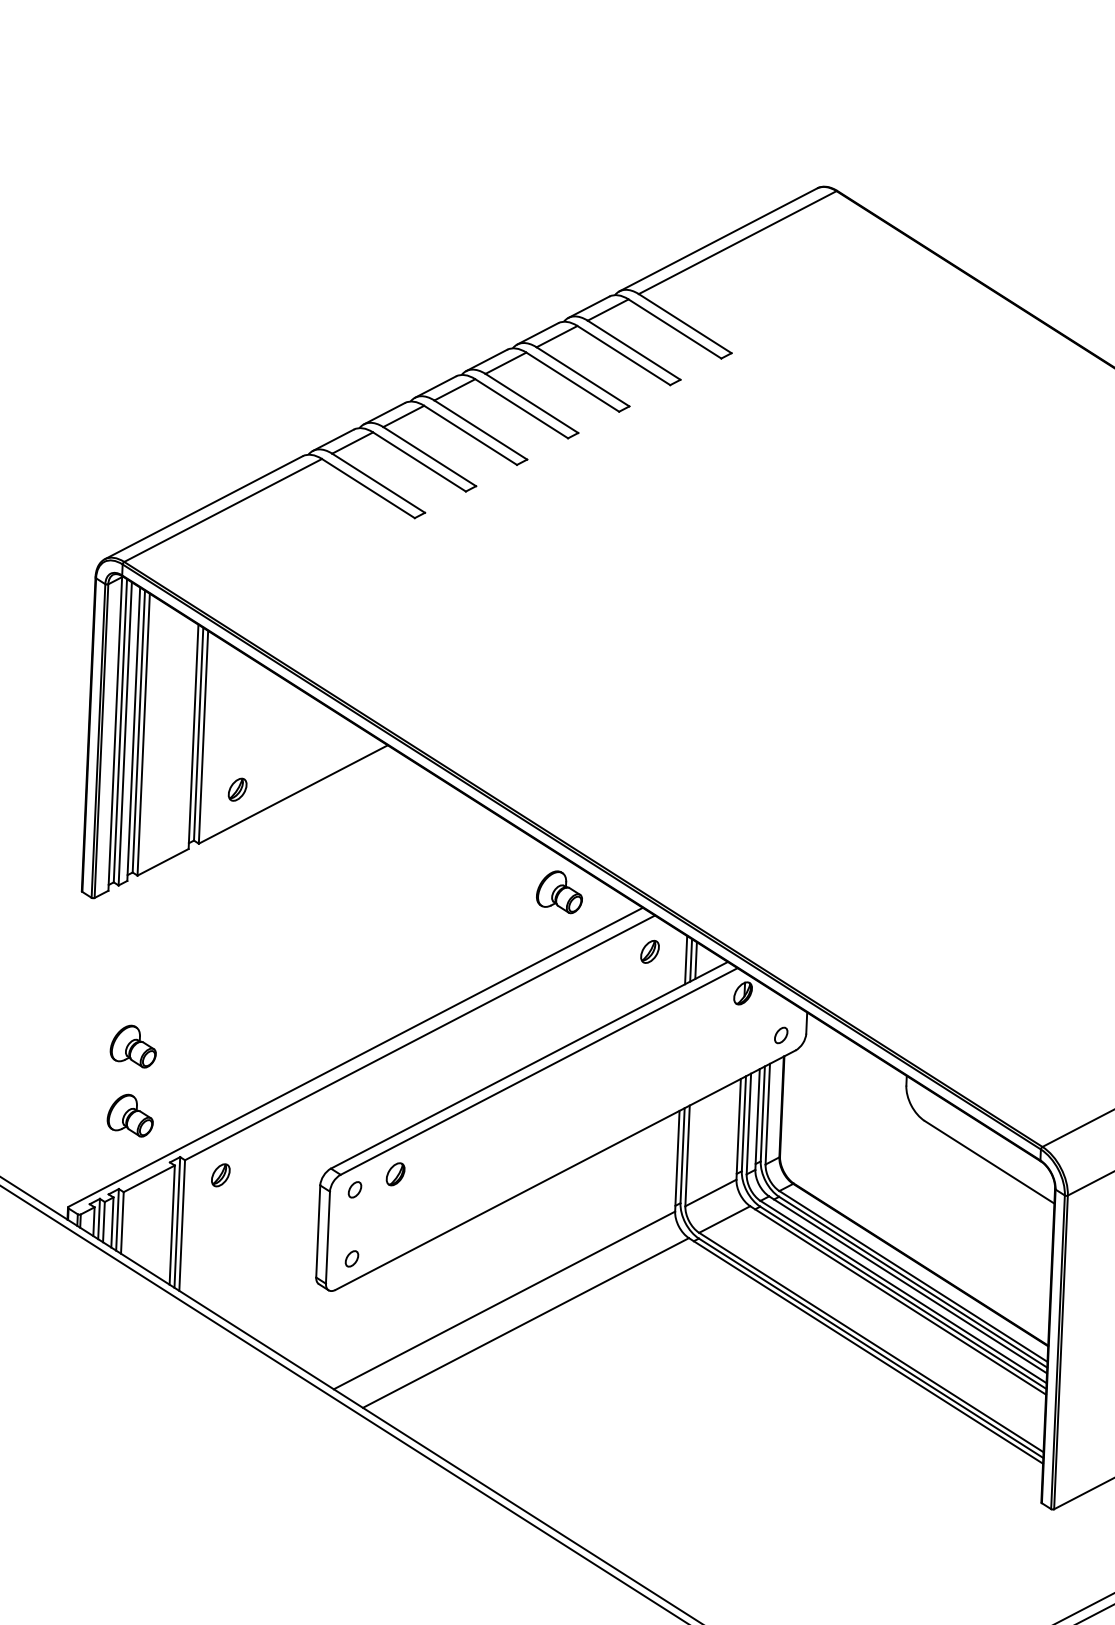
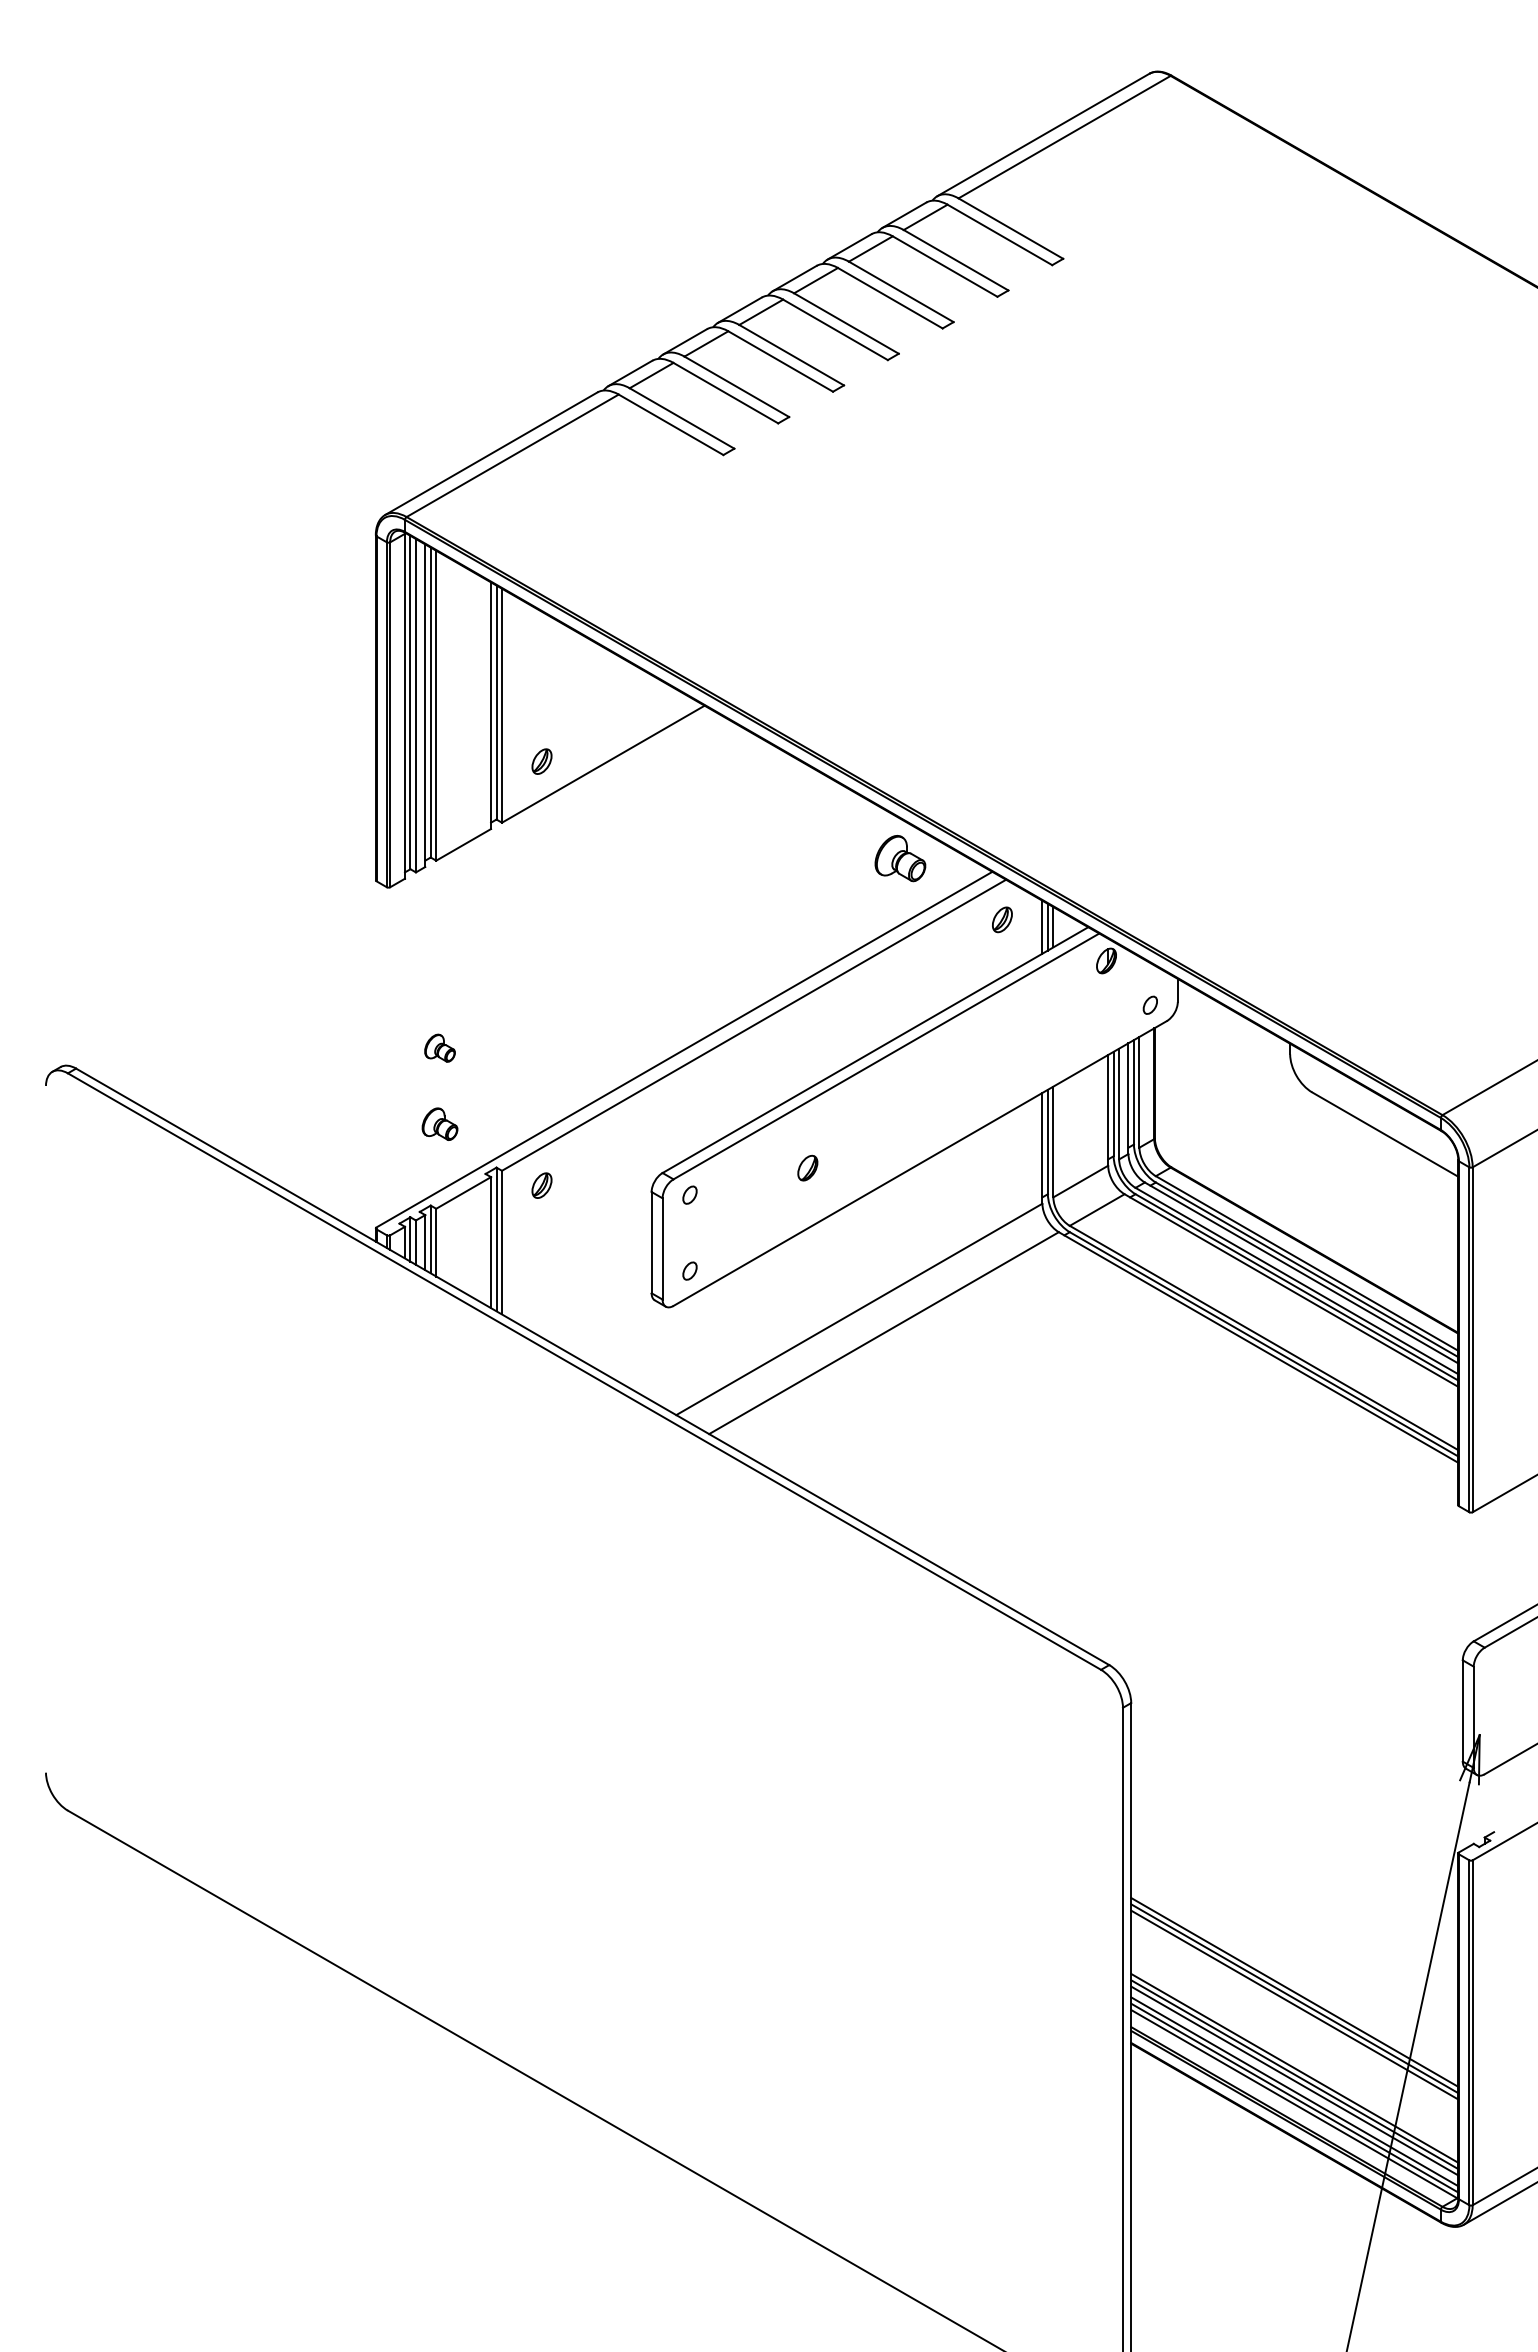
part: (133, 1045) -> (439, 1047), size x0.6
part: (130, 1114) -> (439, 1123), size x0.7
part: (395, 1173) -> (807, 1167), moved

